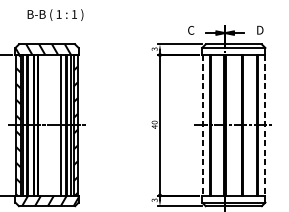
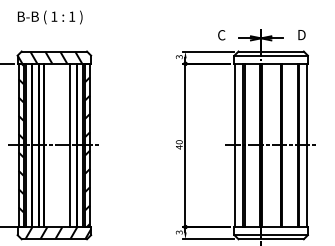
text: (54, 15) -> (49, 17), moved
line: (203, 125) -> (235, 145), dashed -> solid
line: (264, 125) -> (306, 145), dashed -> solid

